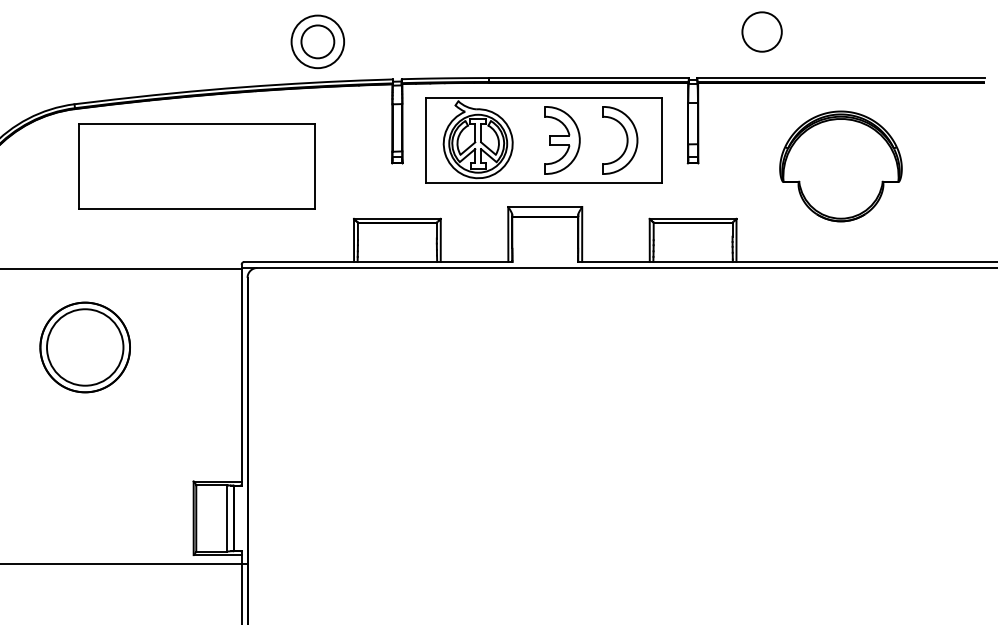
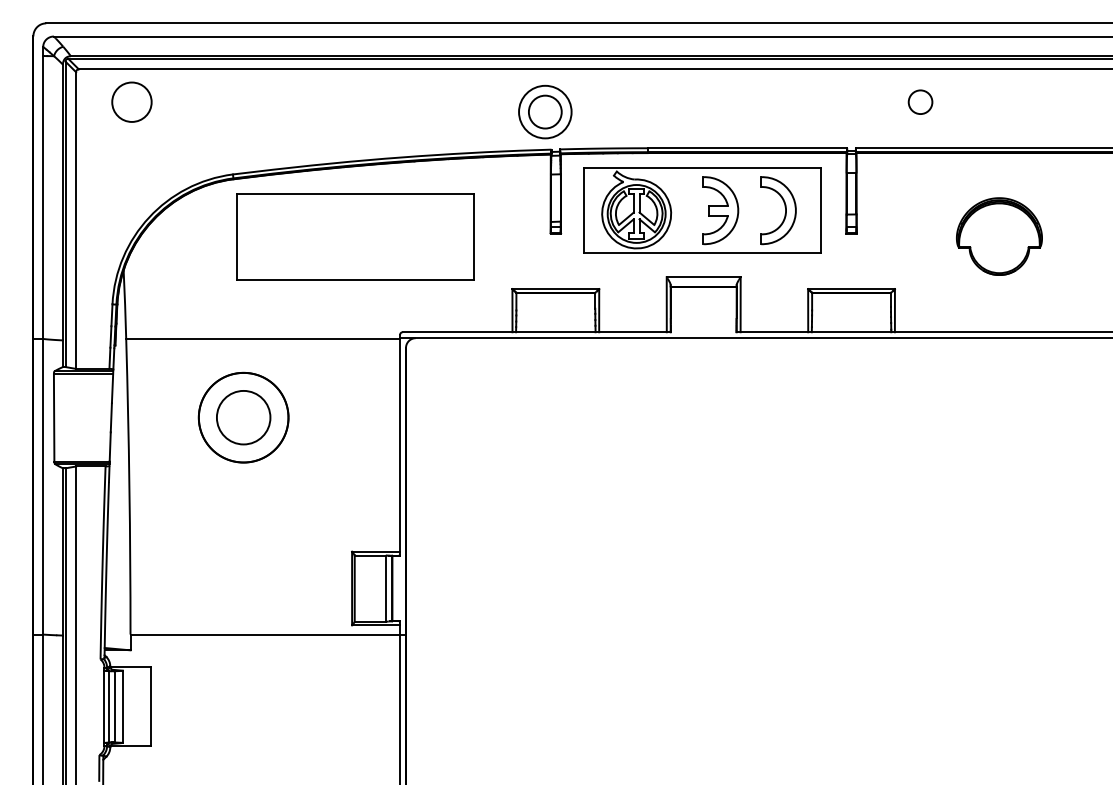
circle: (762, 31) -> (920, 101), size x0.6
part: (318, 41) -> (545, 111), moved
part: (841, 166) -> (999, 236), size x0.7
circle: (85, 347) -> (243, 417), size x0.7

